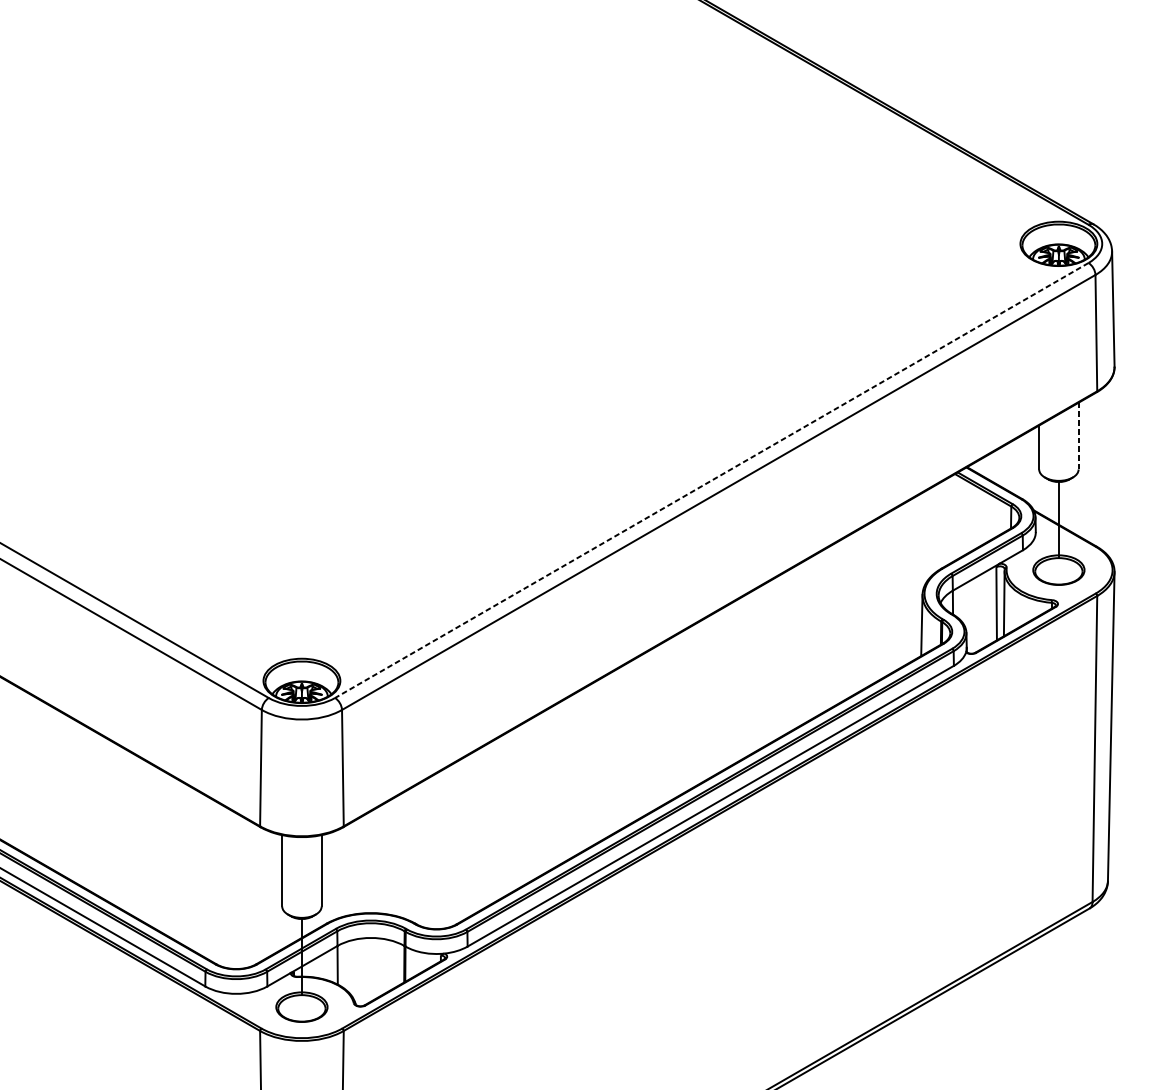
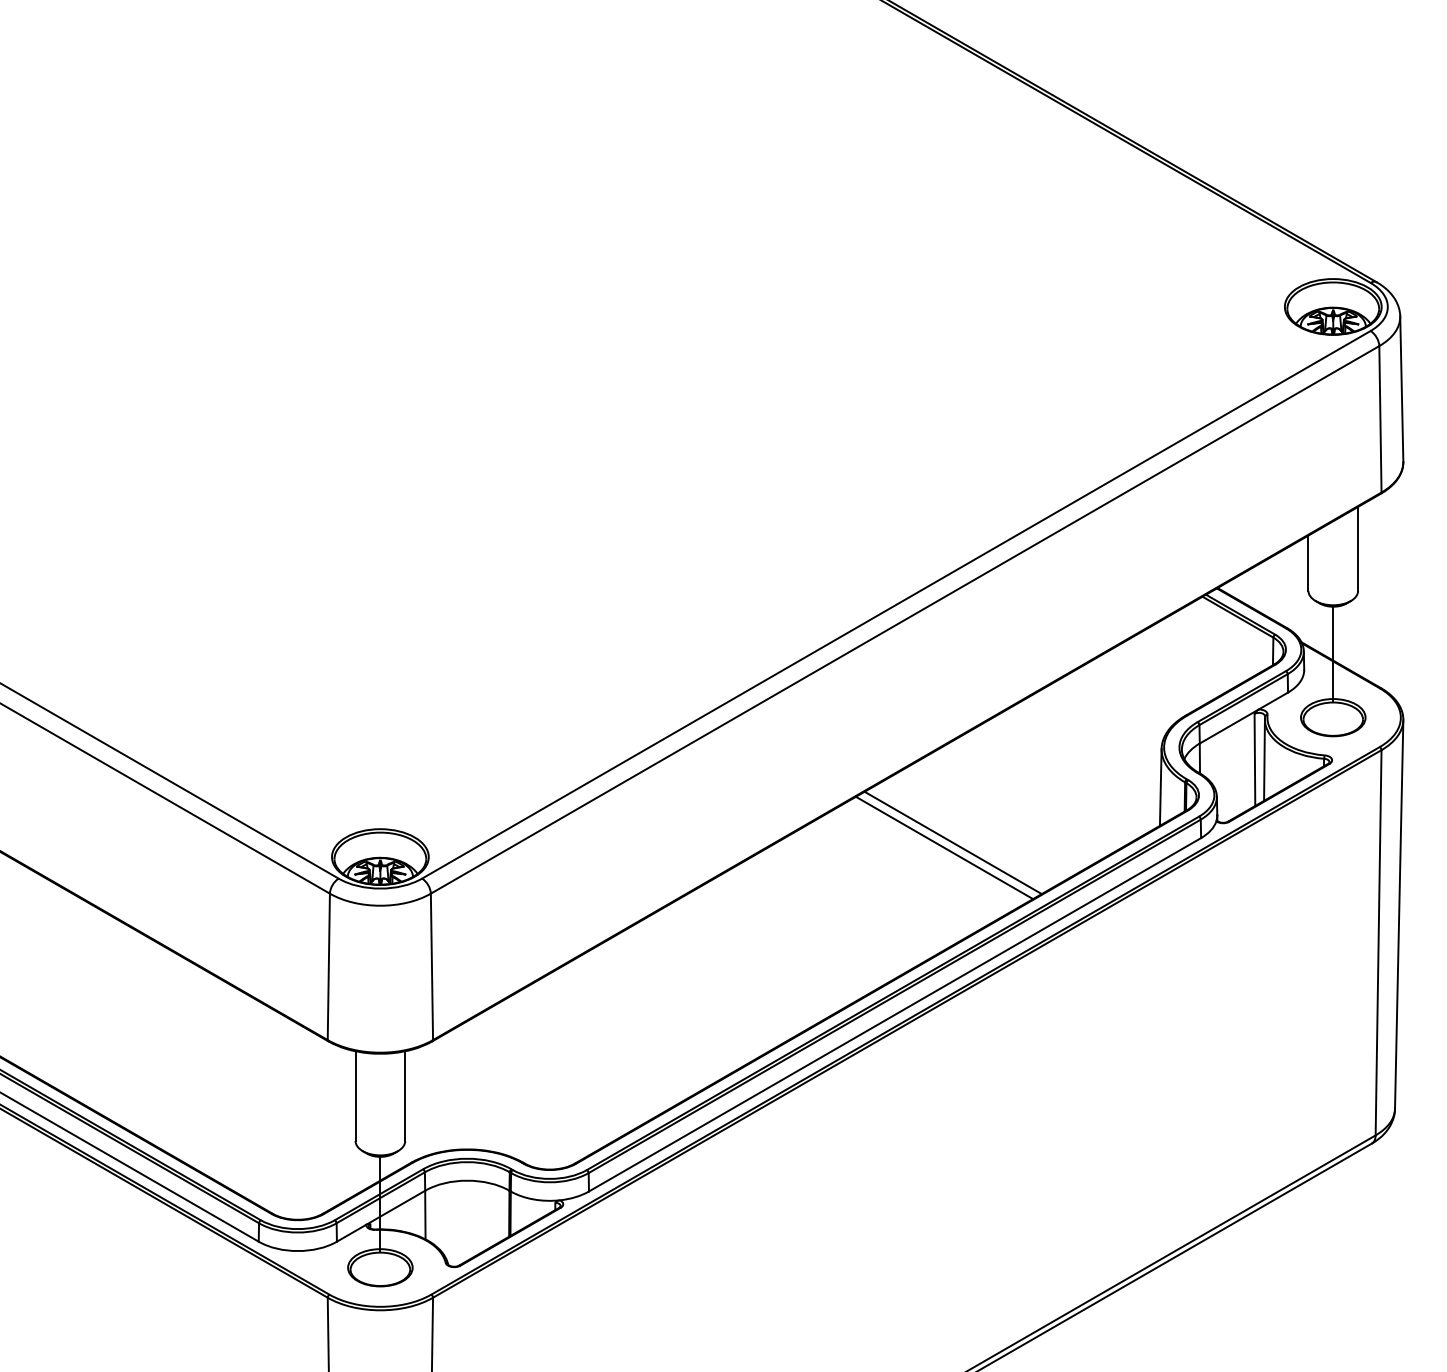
line: (1078, 436) -> (1358, 549), dashed -> solid
line: (711, 480) -> (896, 604), dashed -> solid
line: (756, 669) -> (952, 842), added
line: (750, 673) -> (944, 847), added

